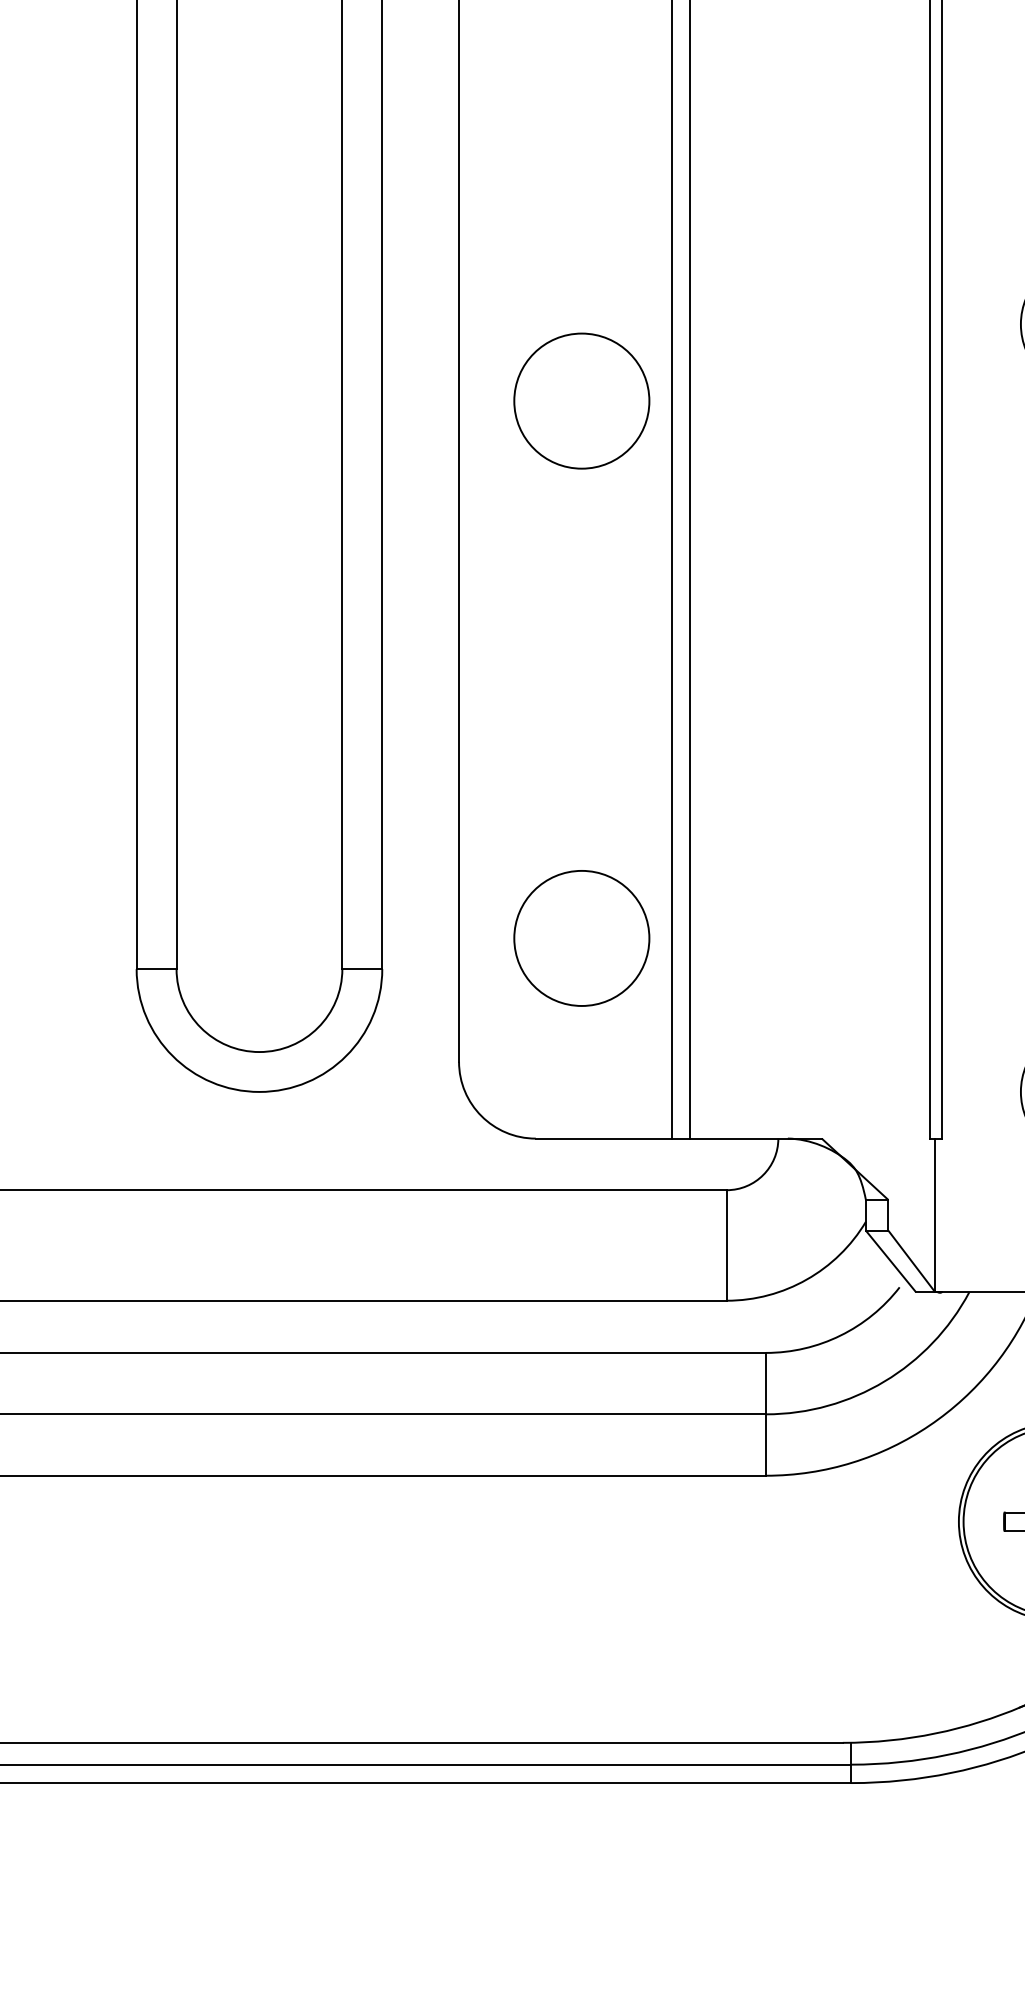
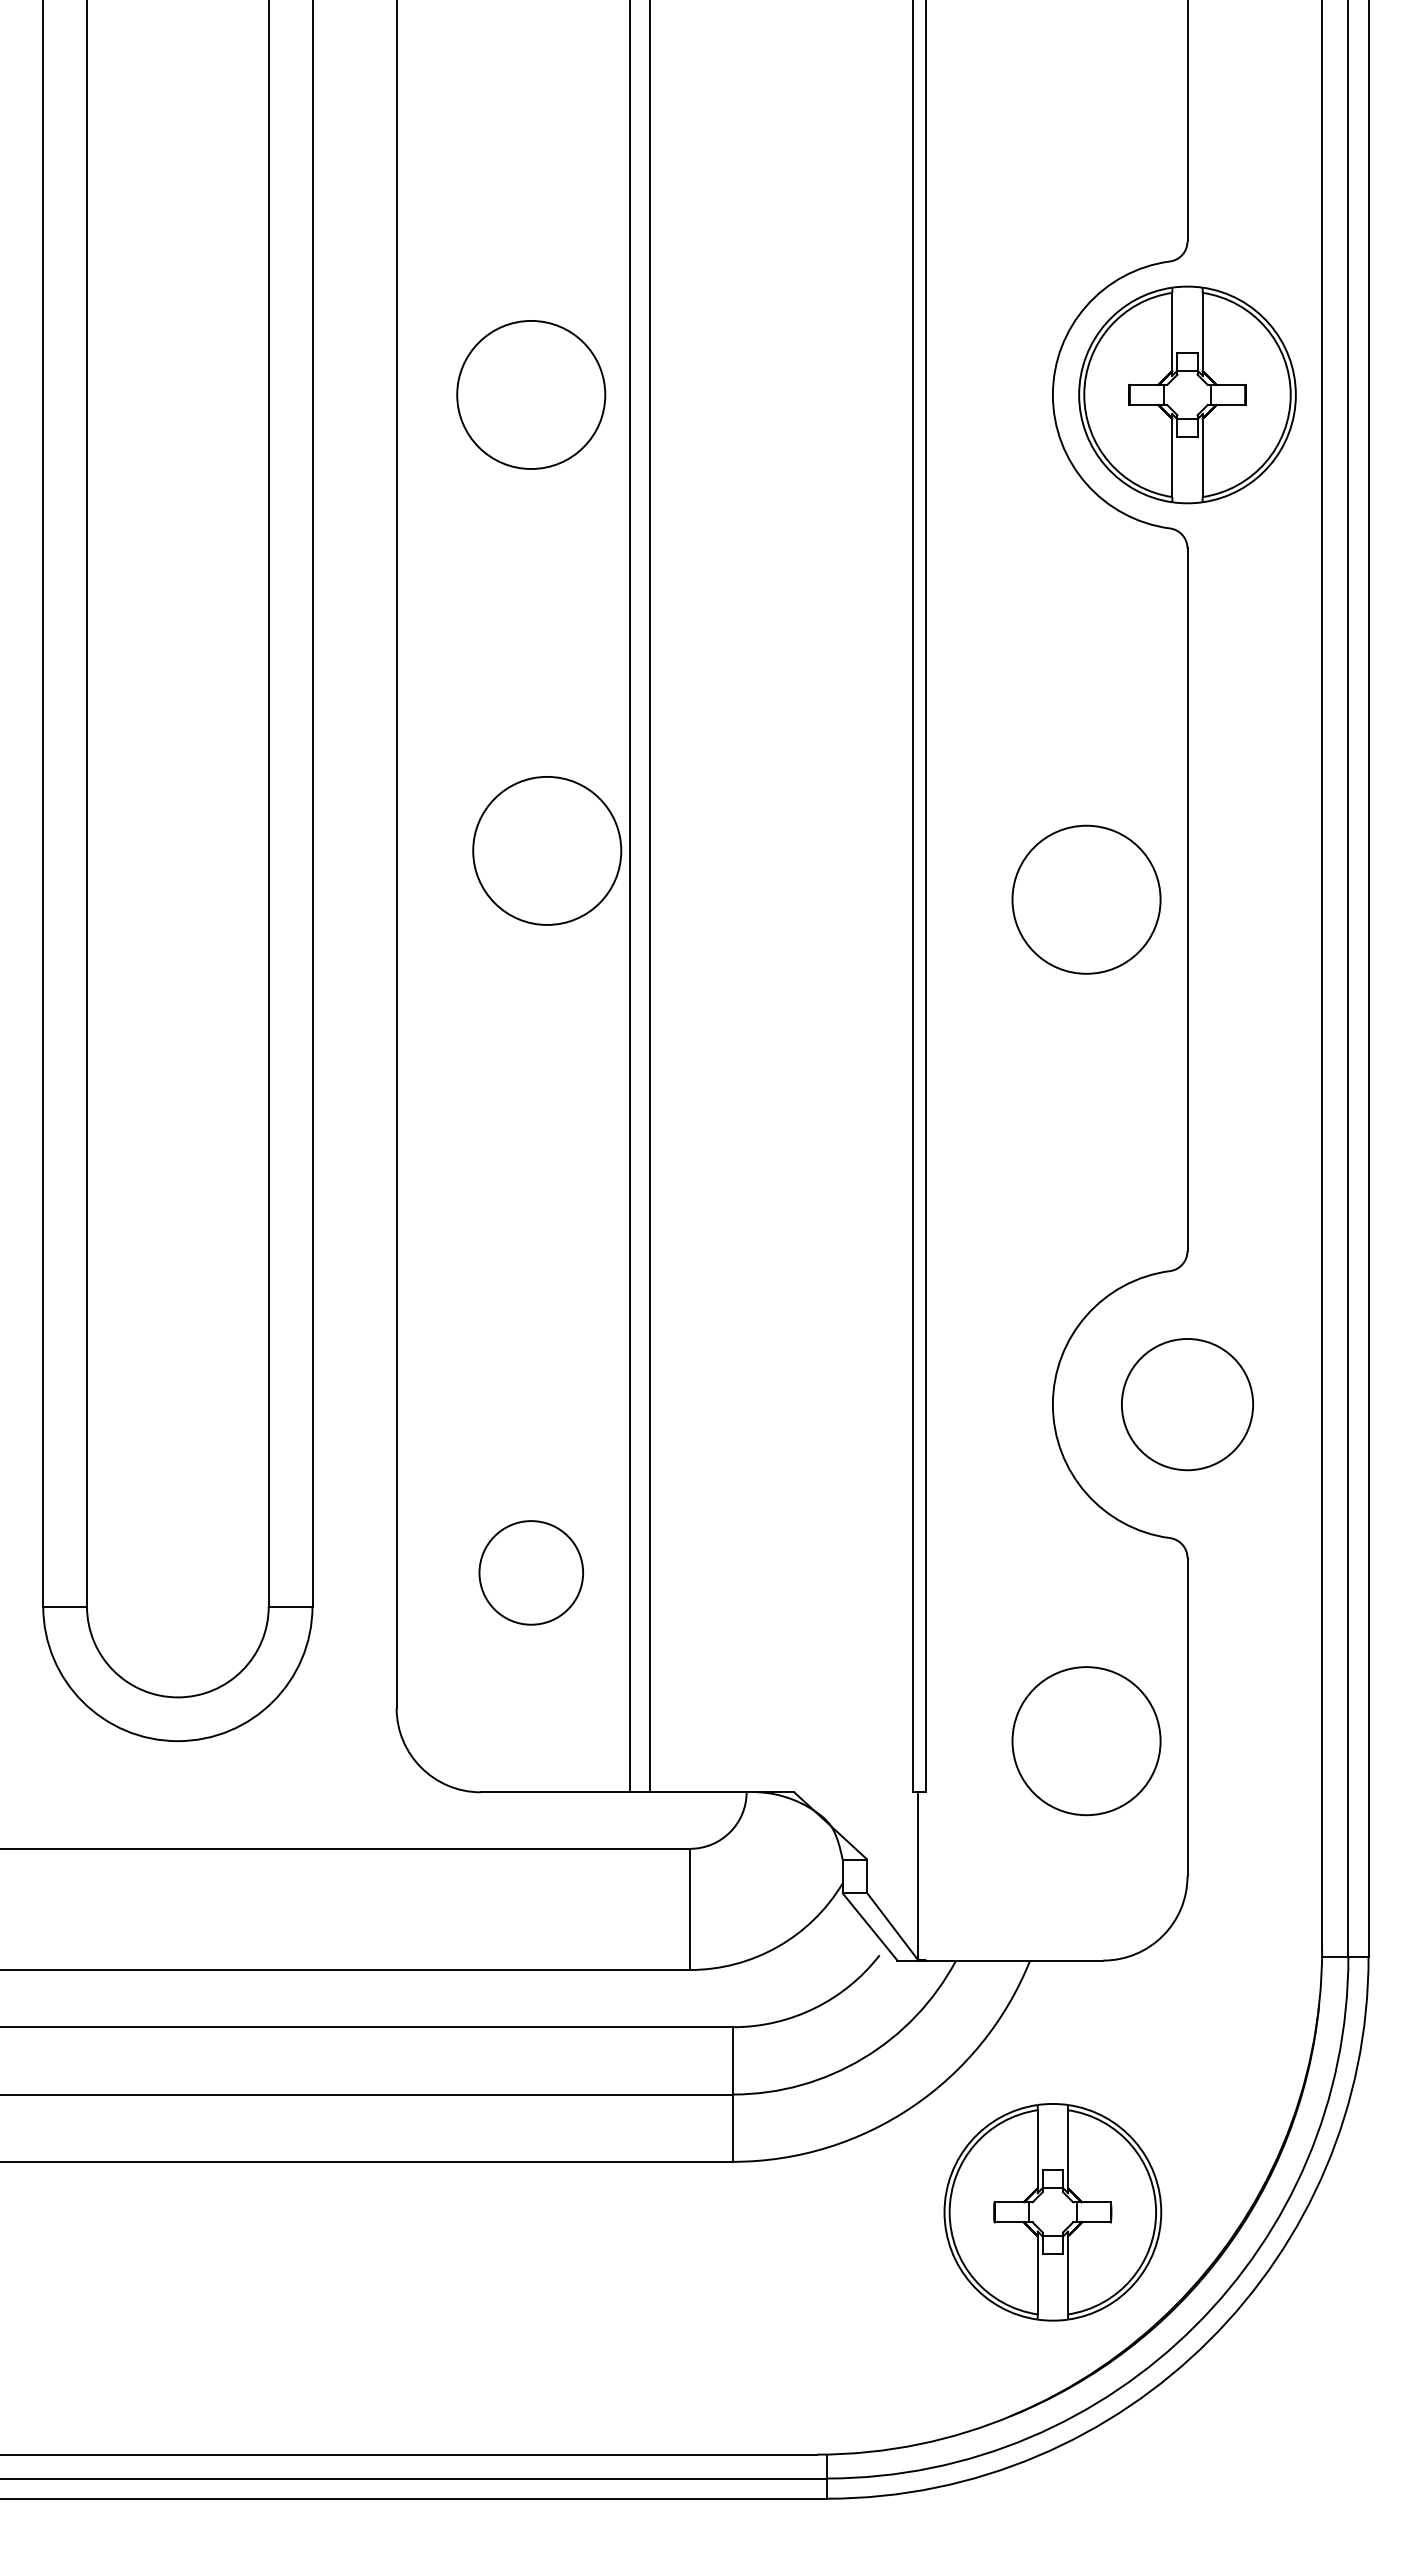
circle: (582, 400) -> (547, 850), moved
circle: (582, 938) -> (531, 1572), size x0.7

